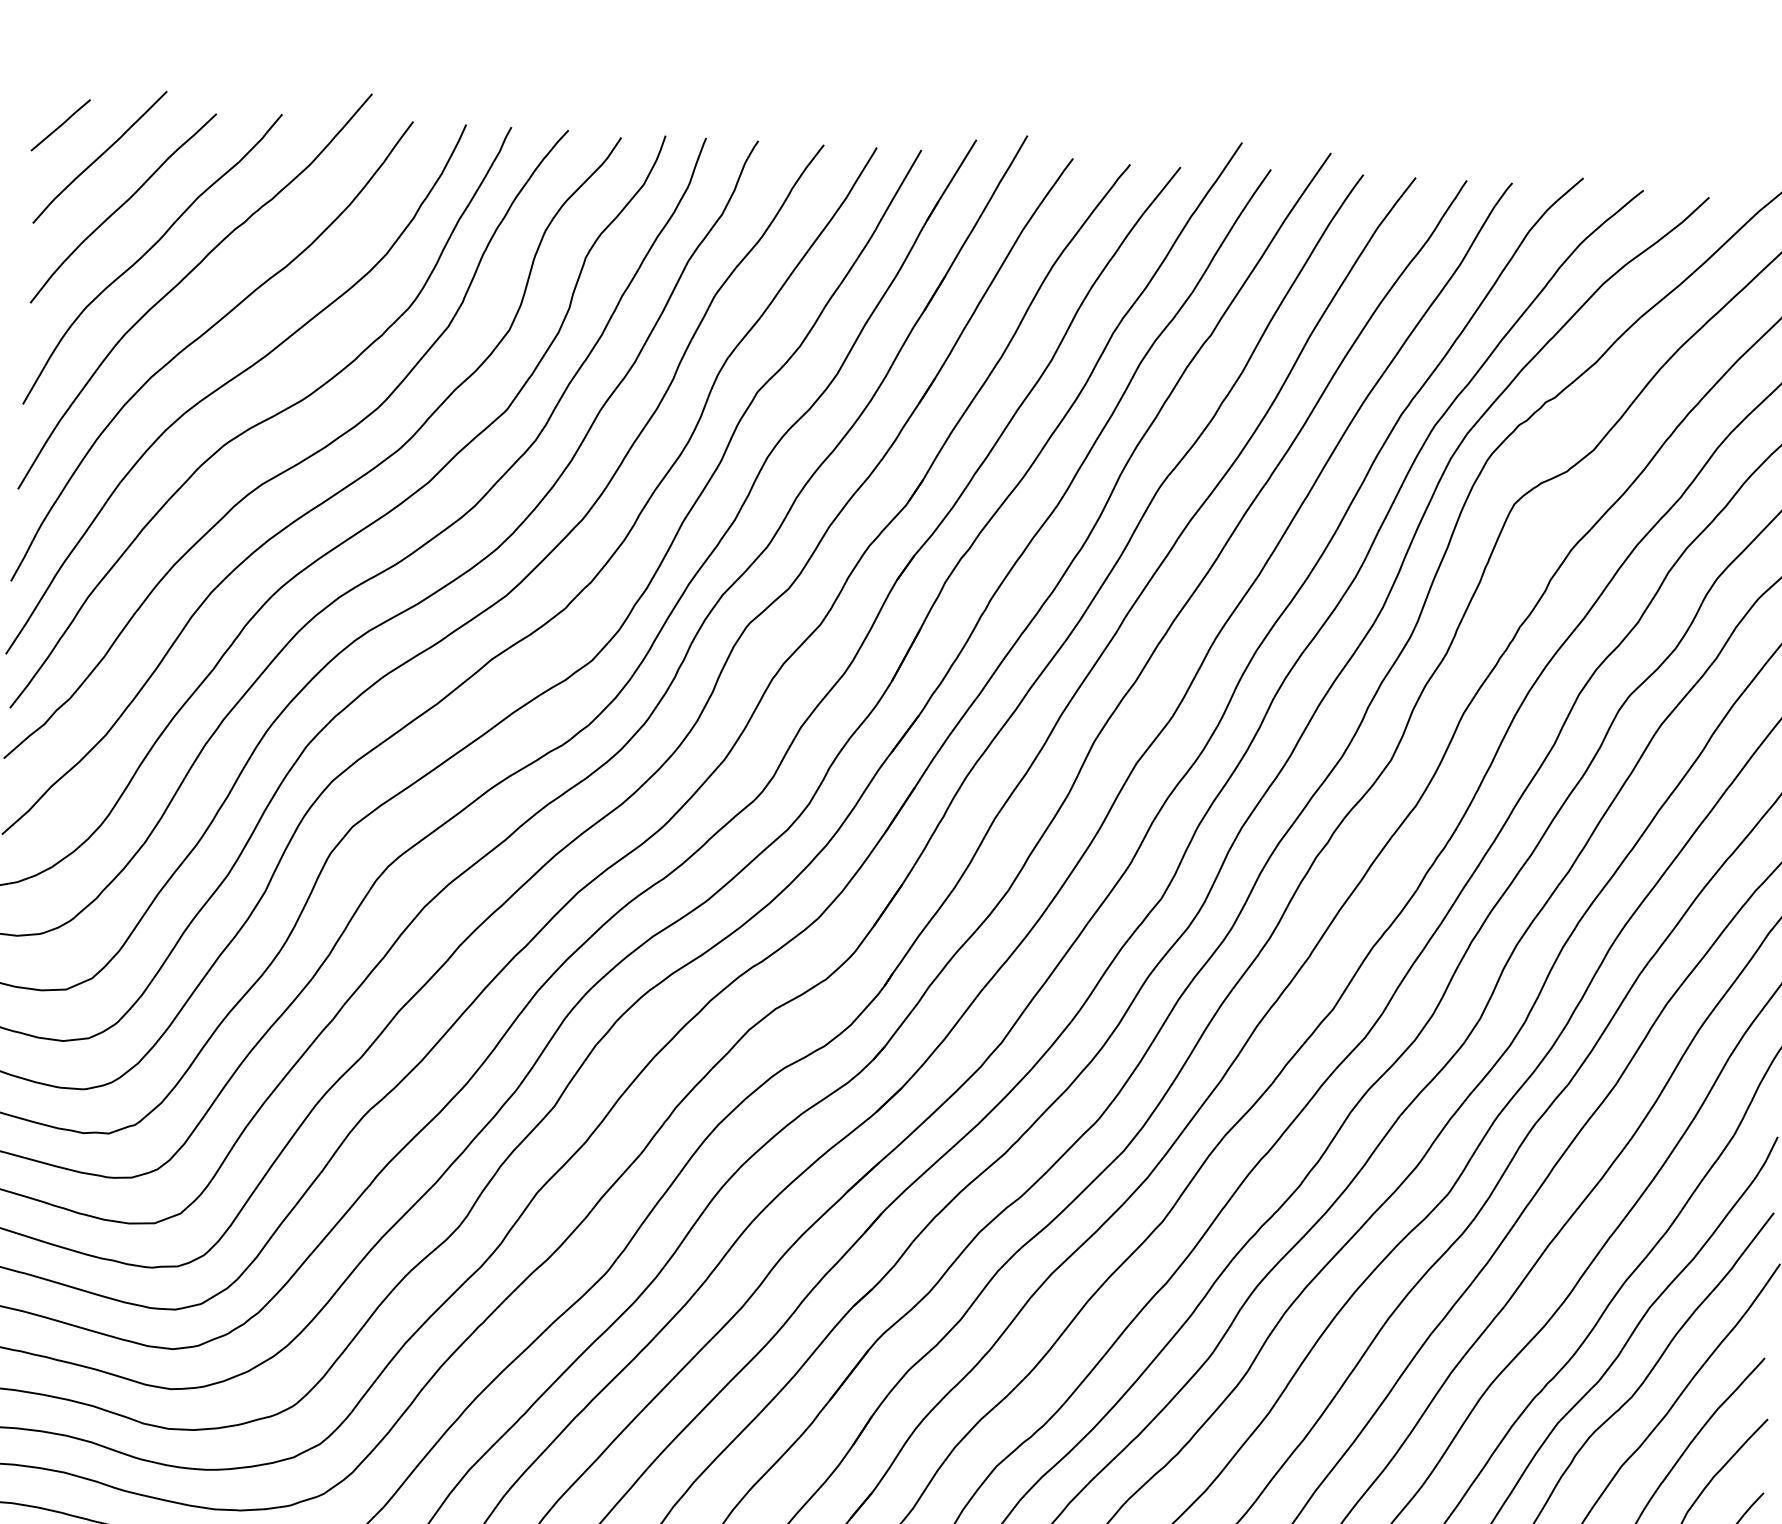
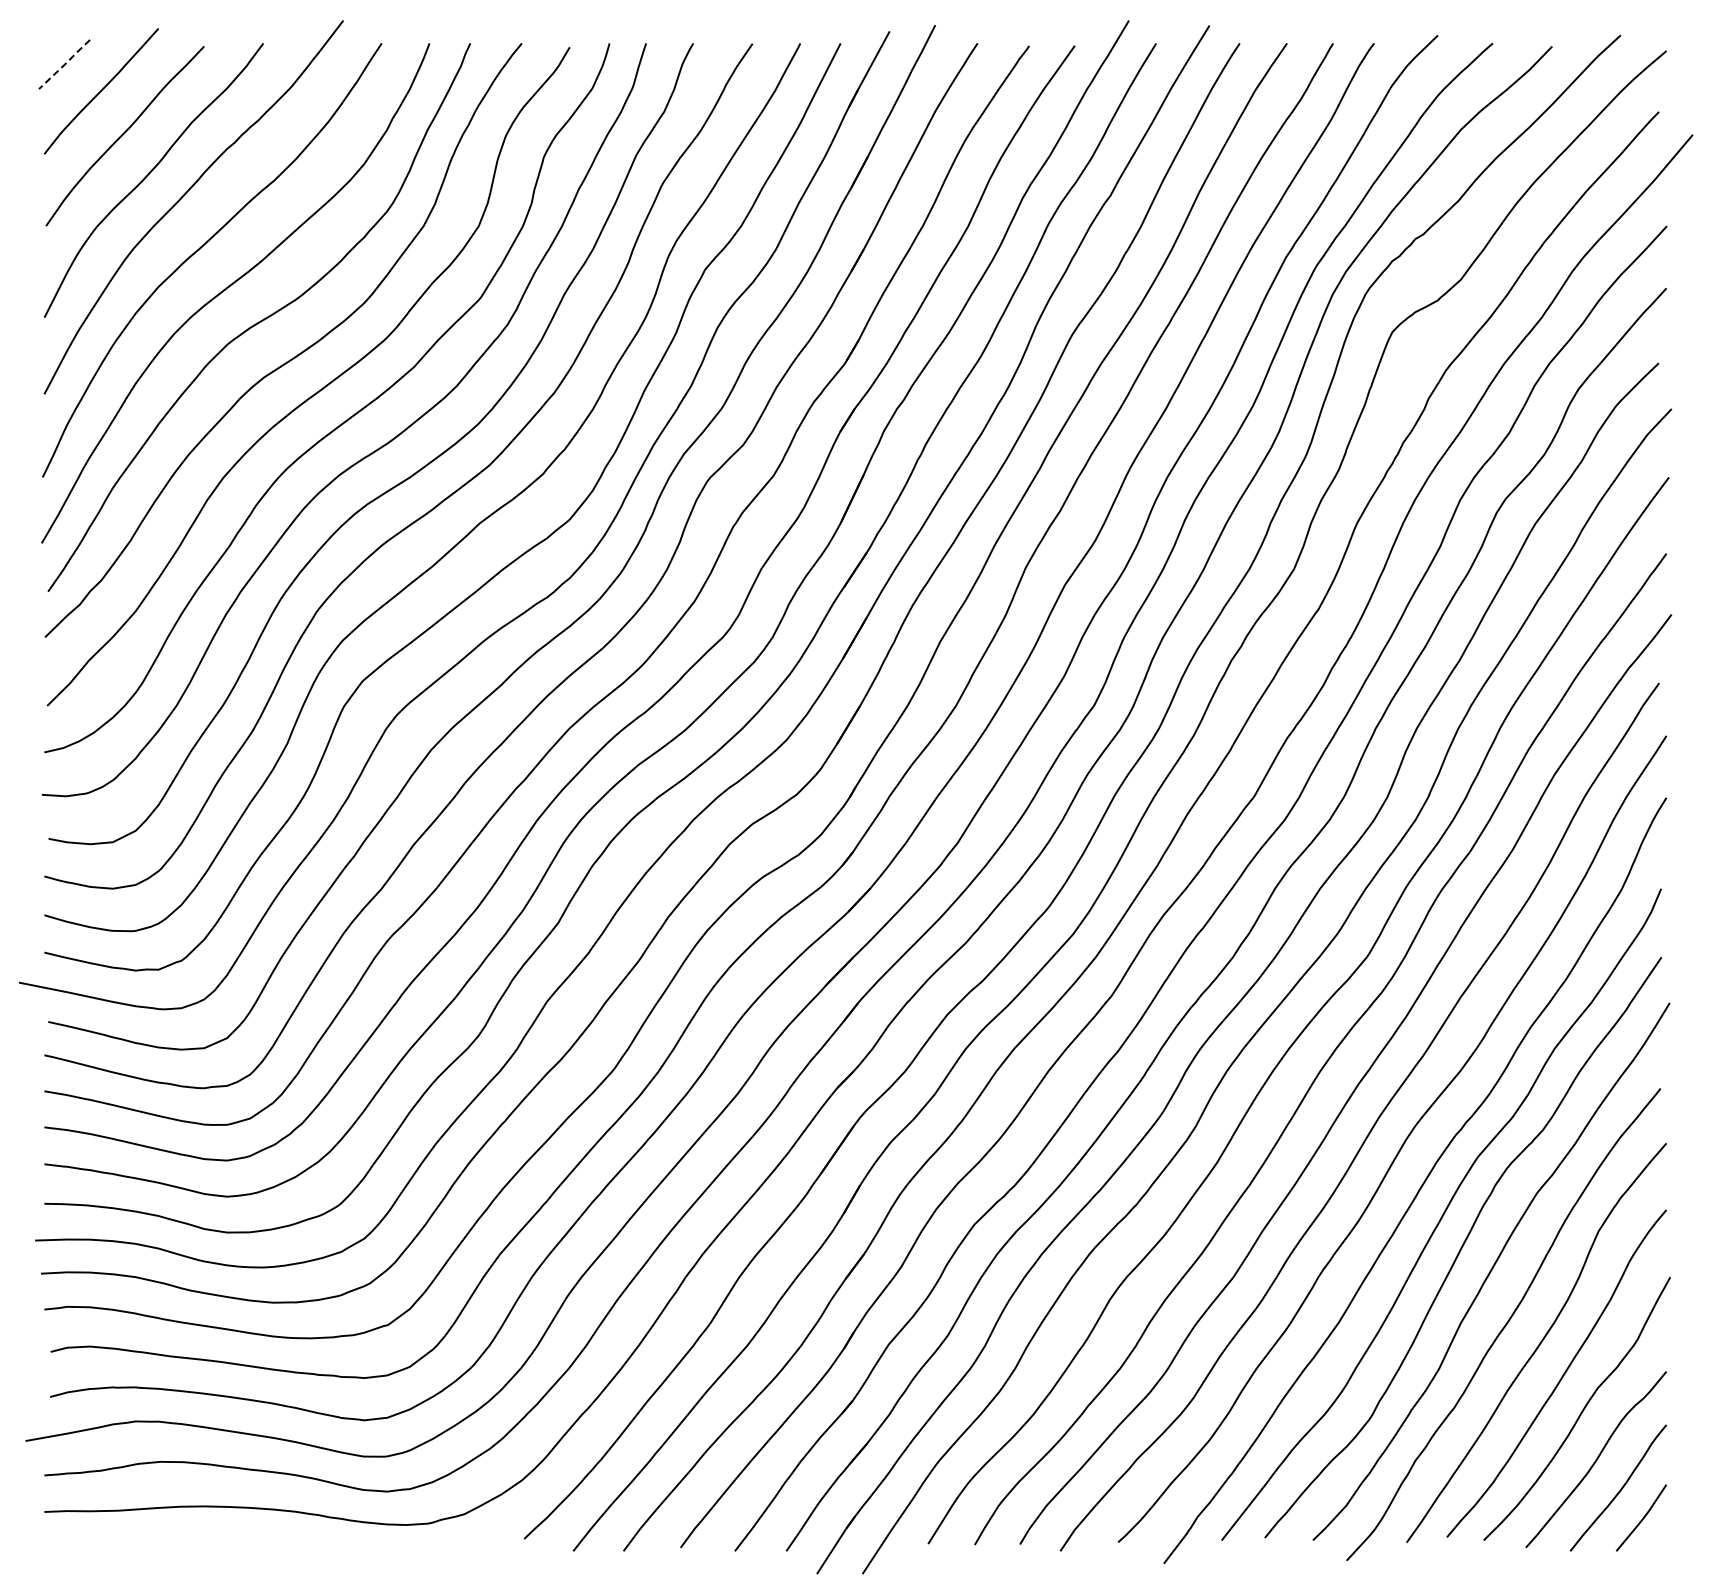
line: (61, 124) -> (65, 63), solid -> dashed

